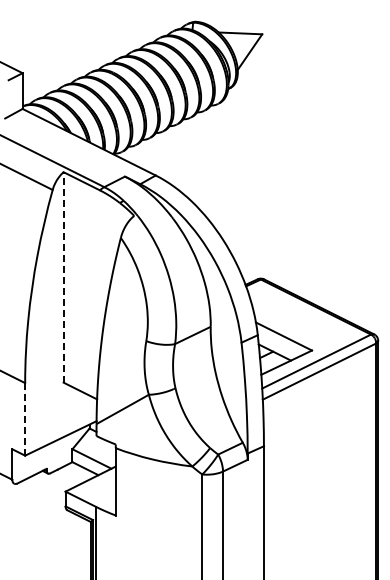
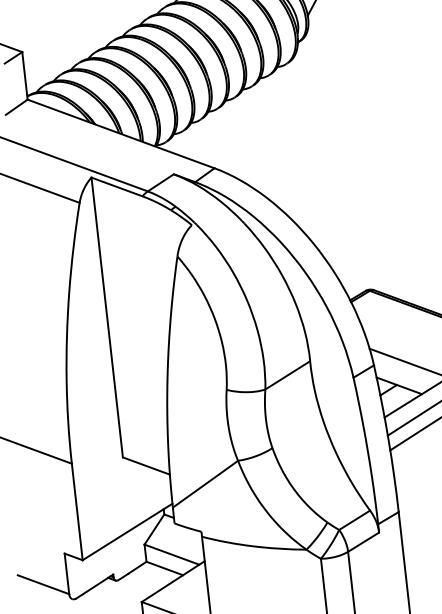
line: (63, 276) -> (106, 316), dashed -> solid
line: (25, 418) -> (77, 510), dashed -> solid

